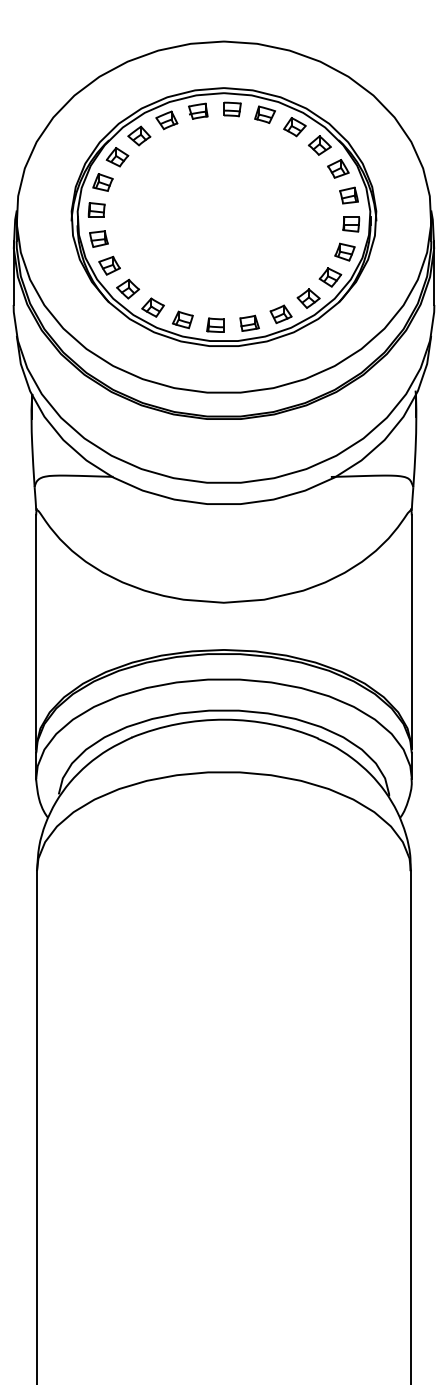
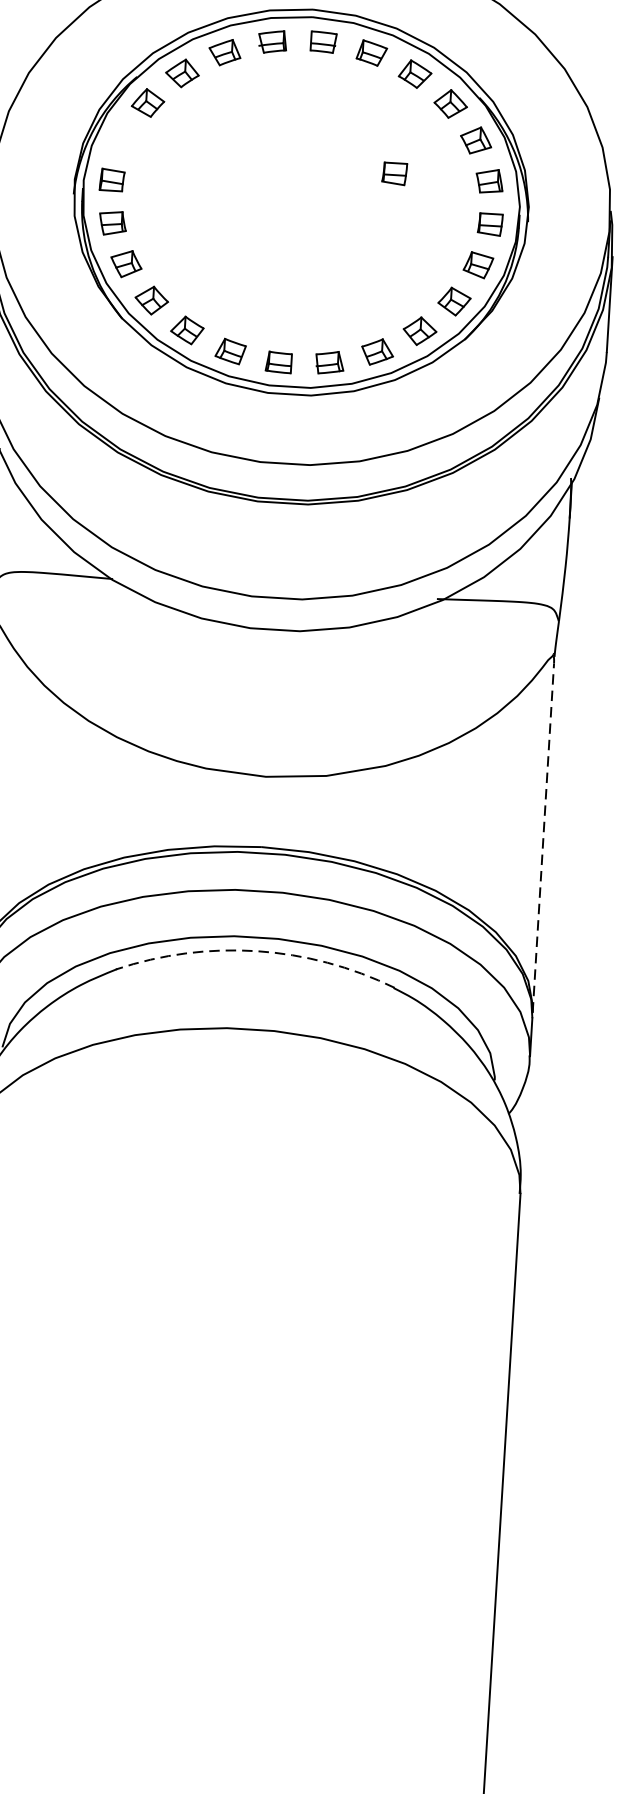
part: (102, 182) -> (123, 139), removed
part: (285, 194) -> (395, 173), added
line: (411, 632) -> (542, 838), solid -> dashed
arc: (225, 719) -> (257, 950), solid -> dashed

